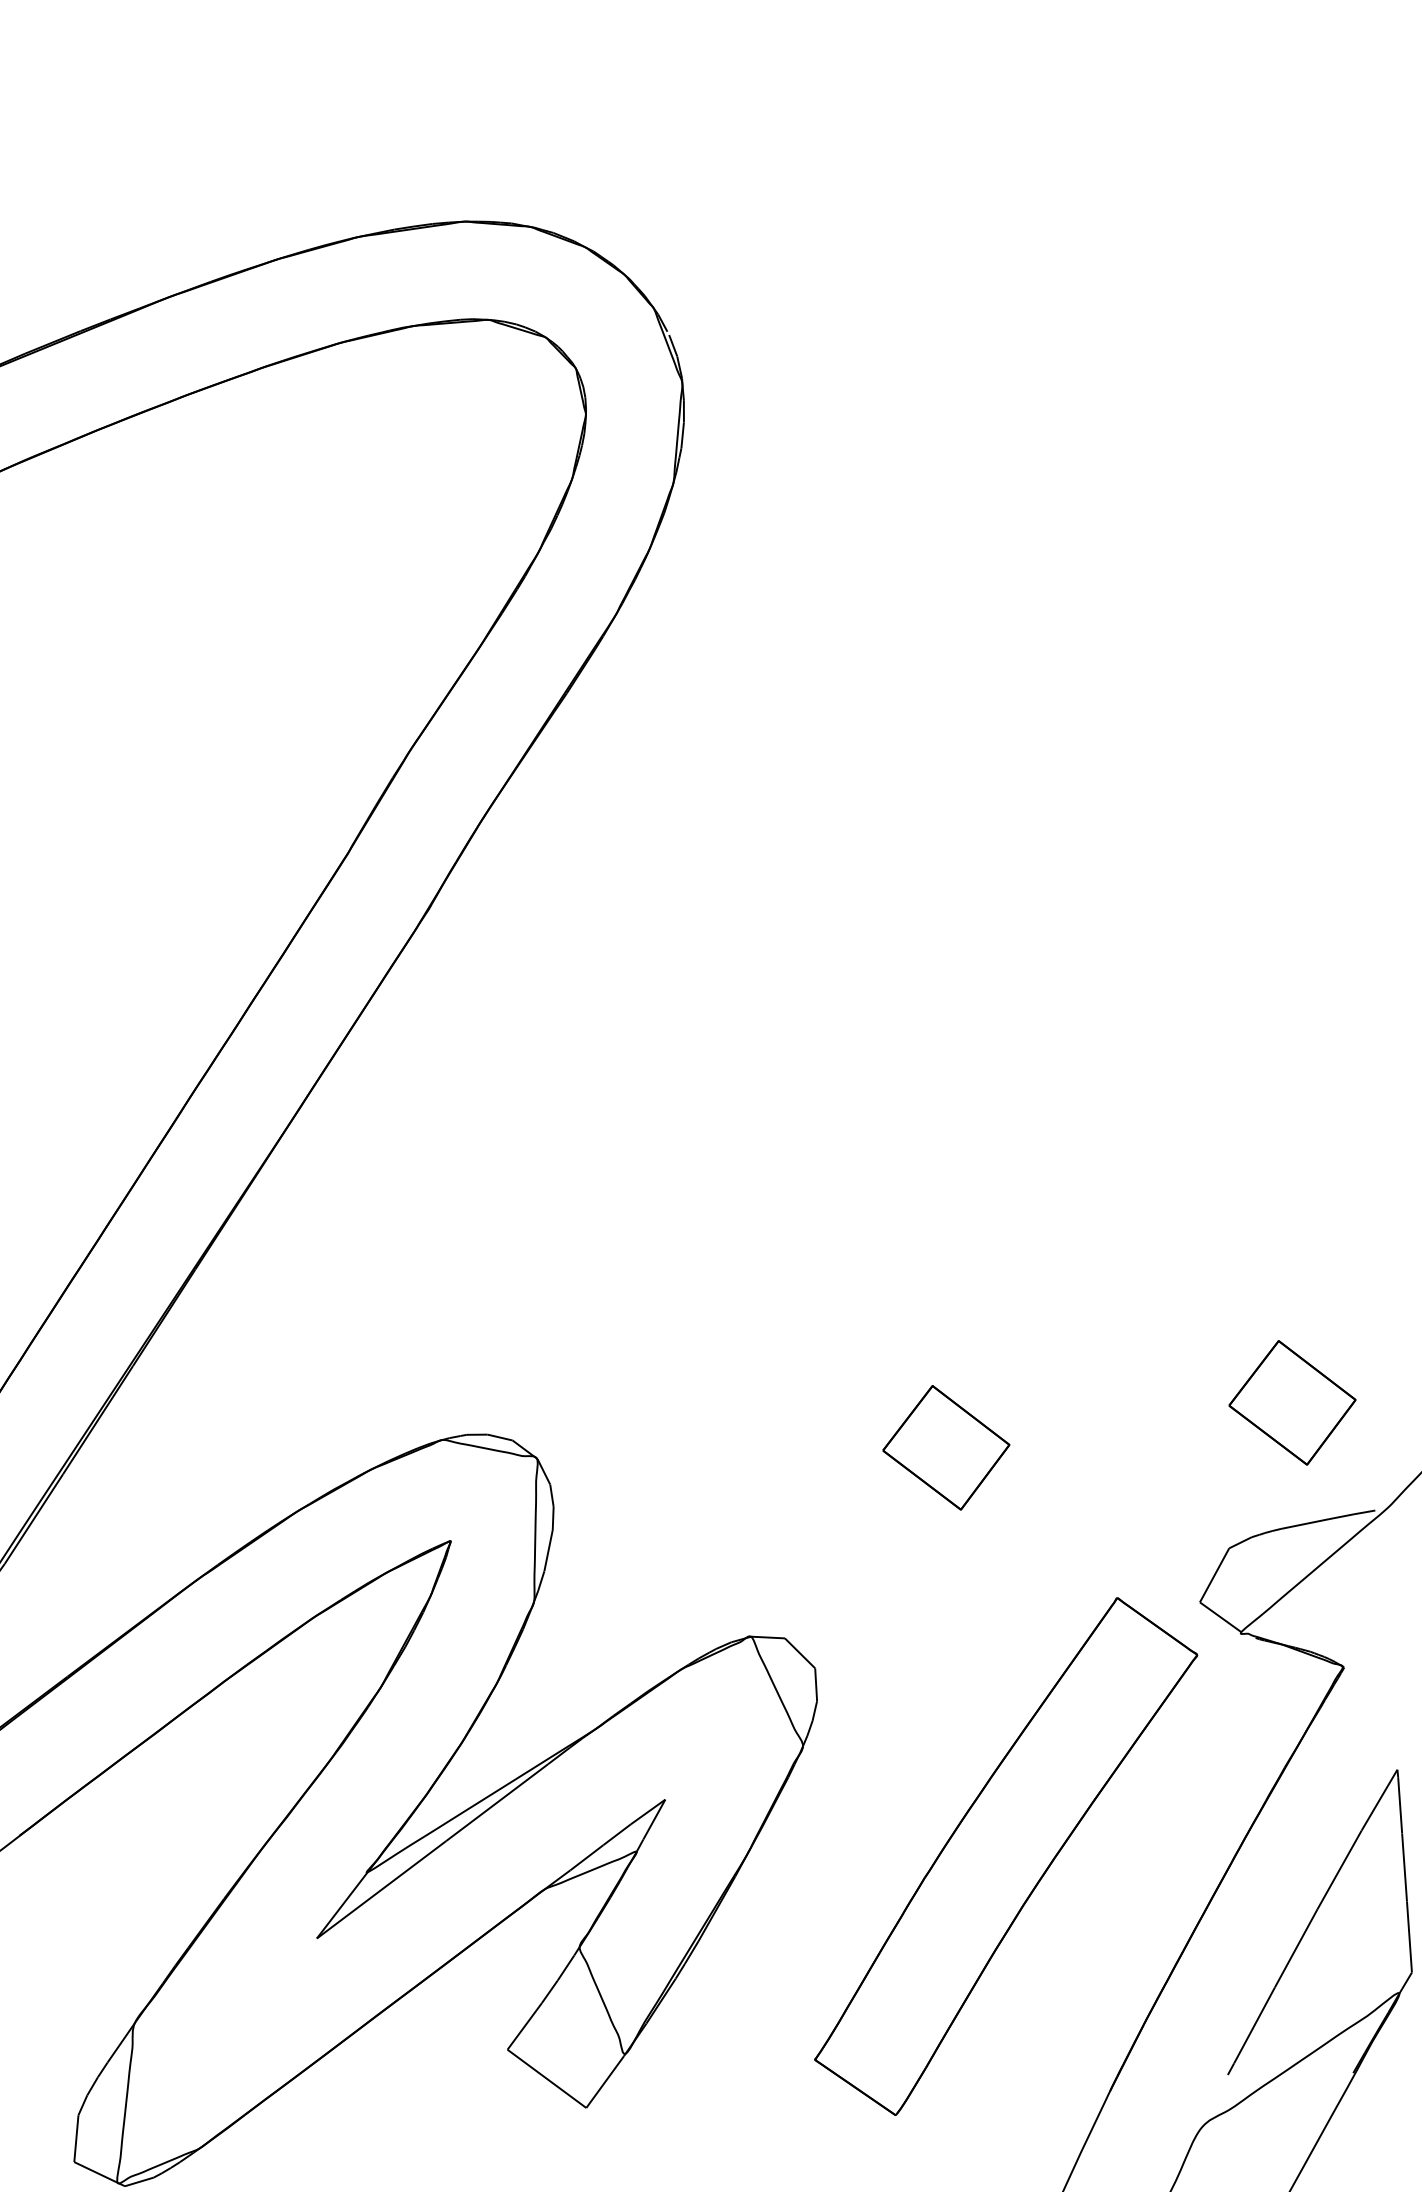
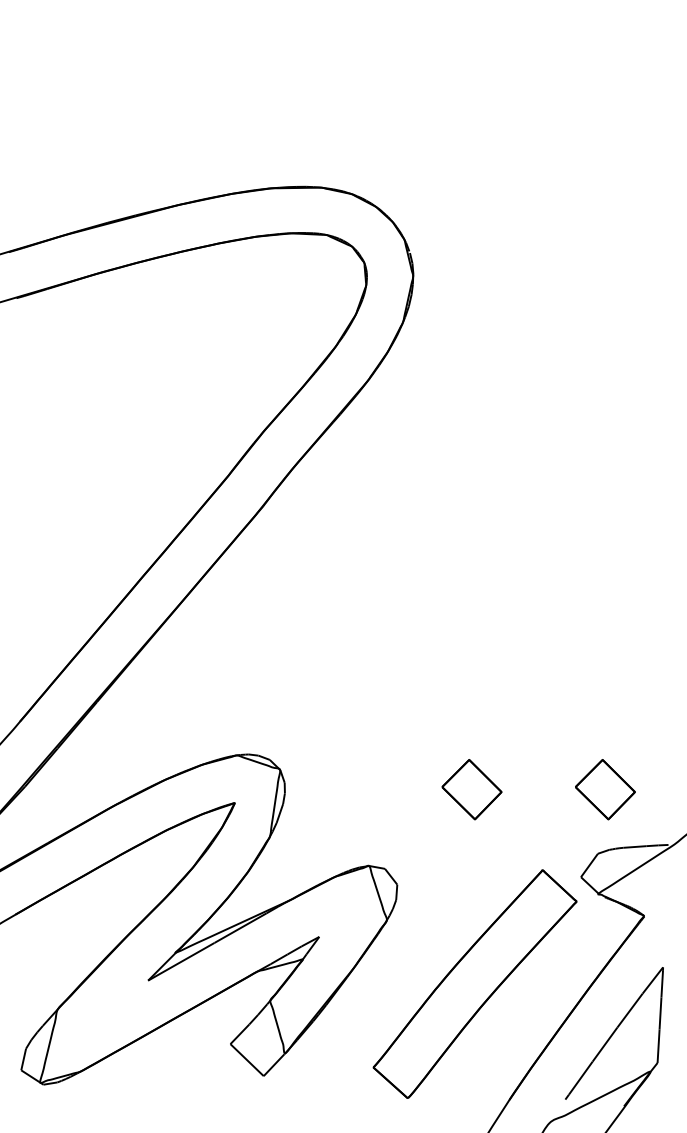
part: (1292, 1402) -> (605, 789), moved

